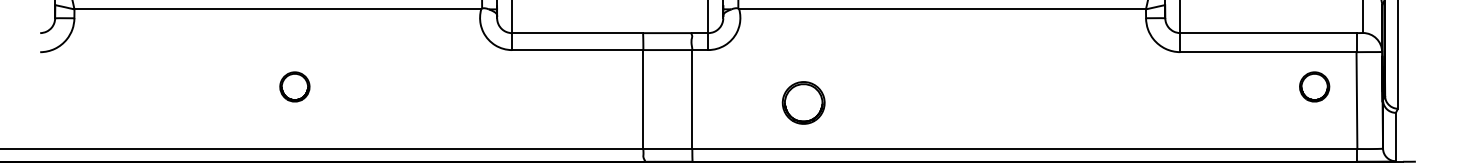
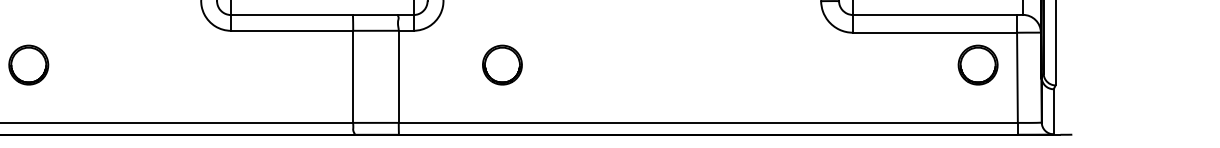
part: (294, 86) -> (28, 64), size x1.43
part: (1314, 86) -> (977, 64), size x1.43
part: (803, 102) -> (502, 64), moved

